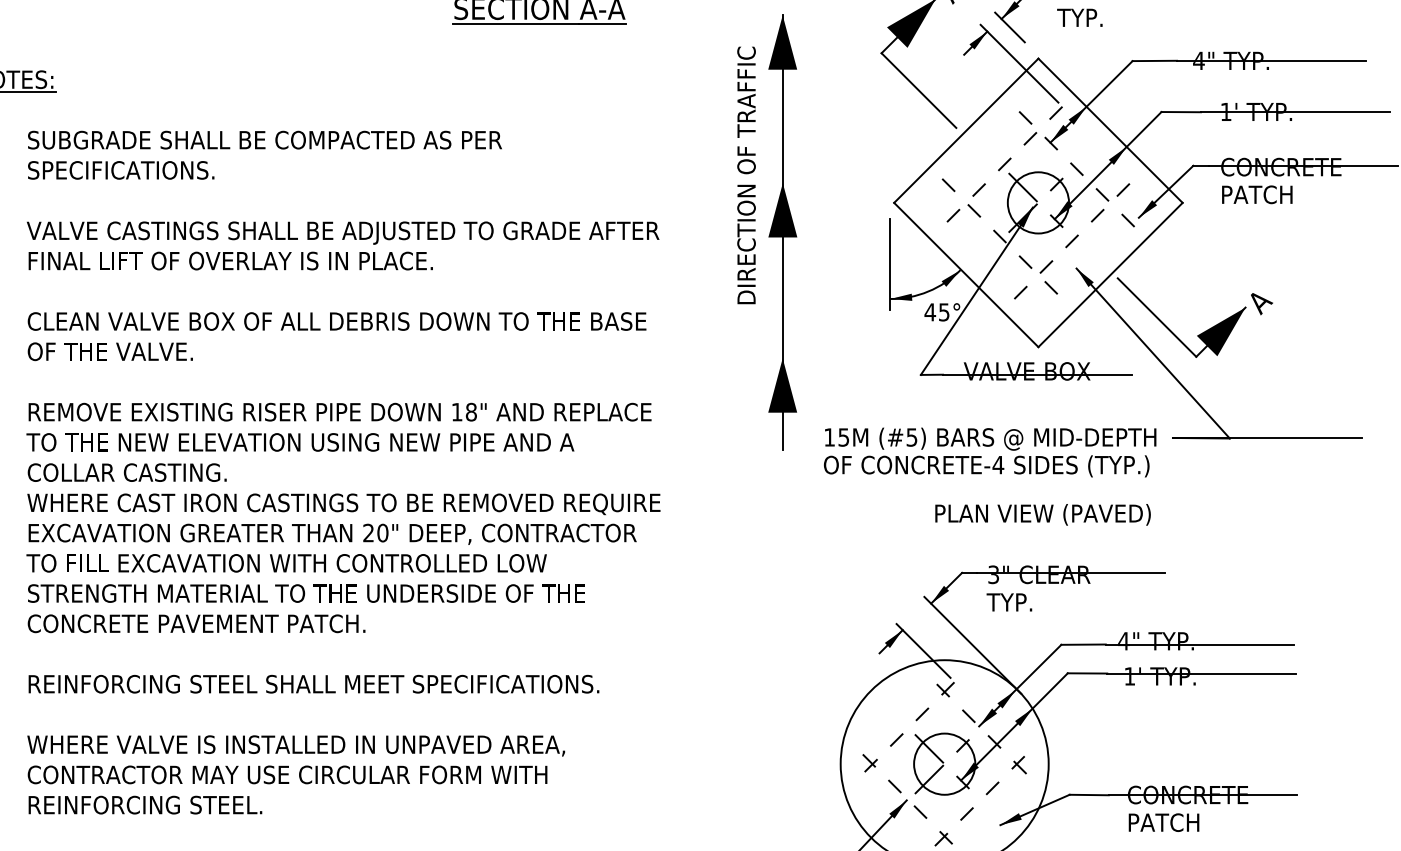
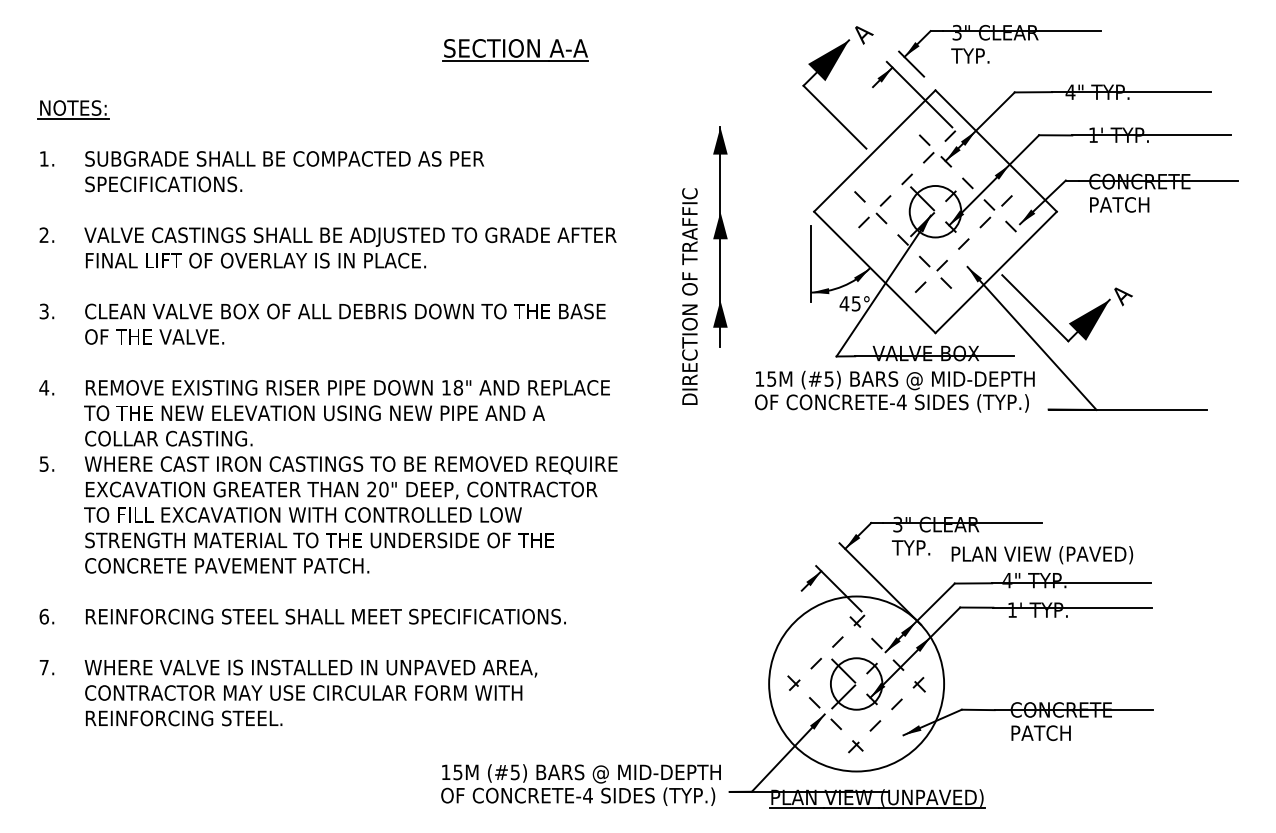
text: (746, 175) -> (689, 296), moved
part: (782, 232) -> (720, 236), size x0.6
text: (989, 452) -> (894, 391), moved
text: (1043, 515) -> (1042, 555), moved

